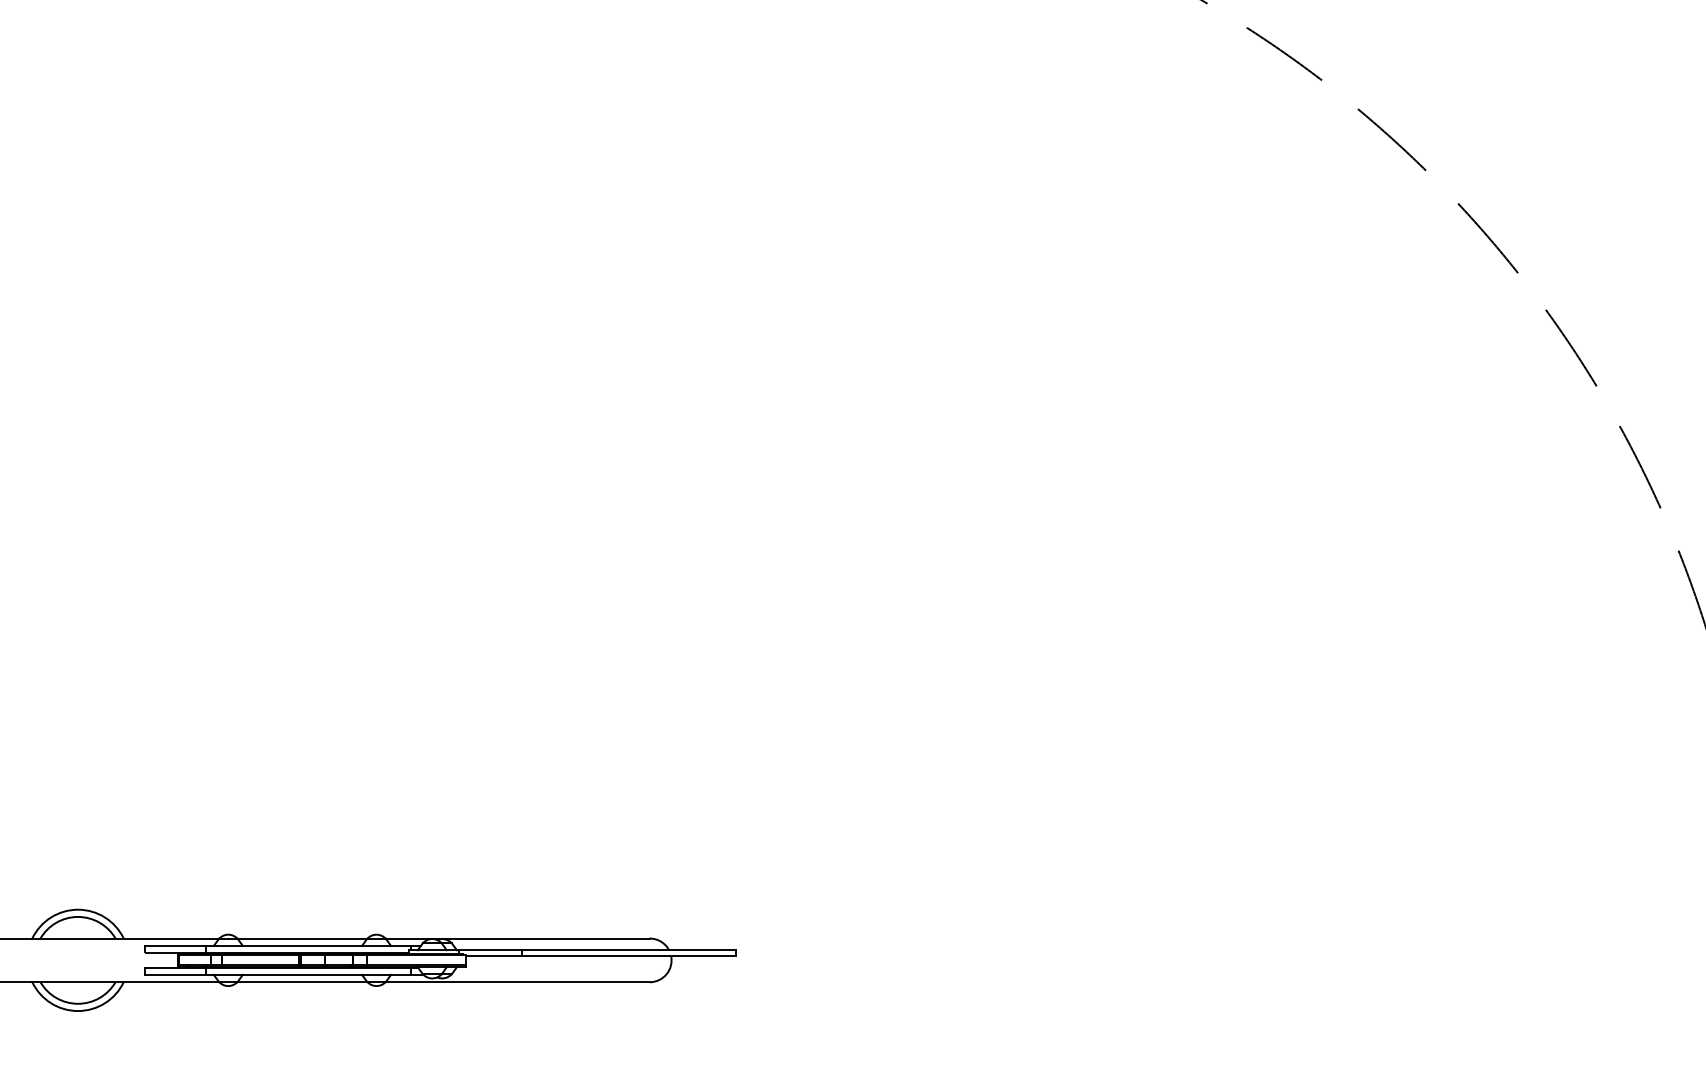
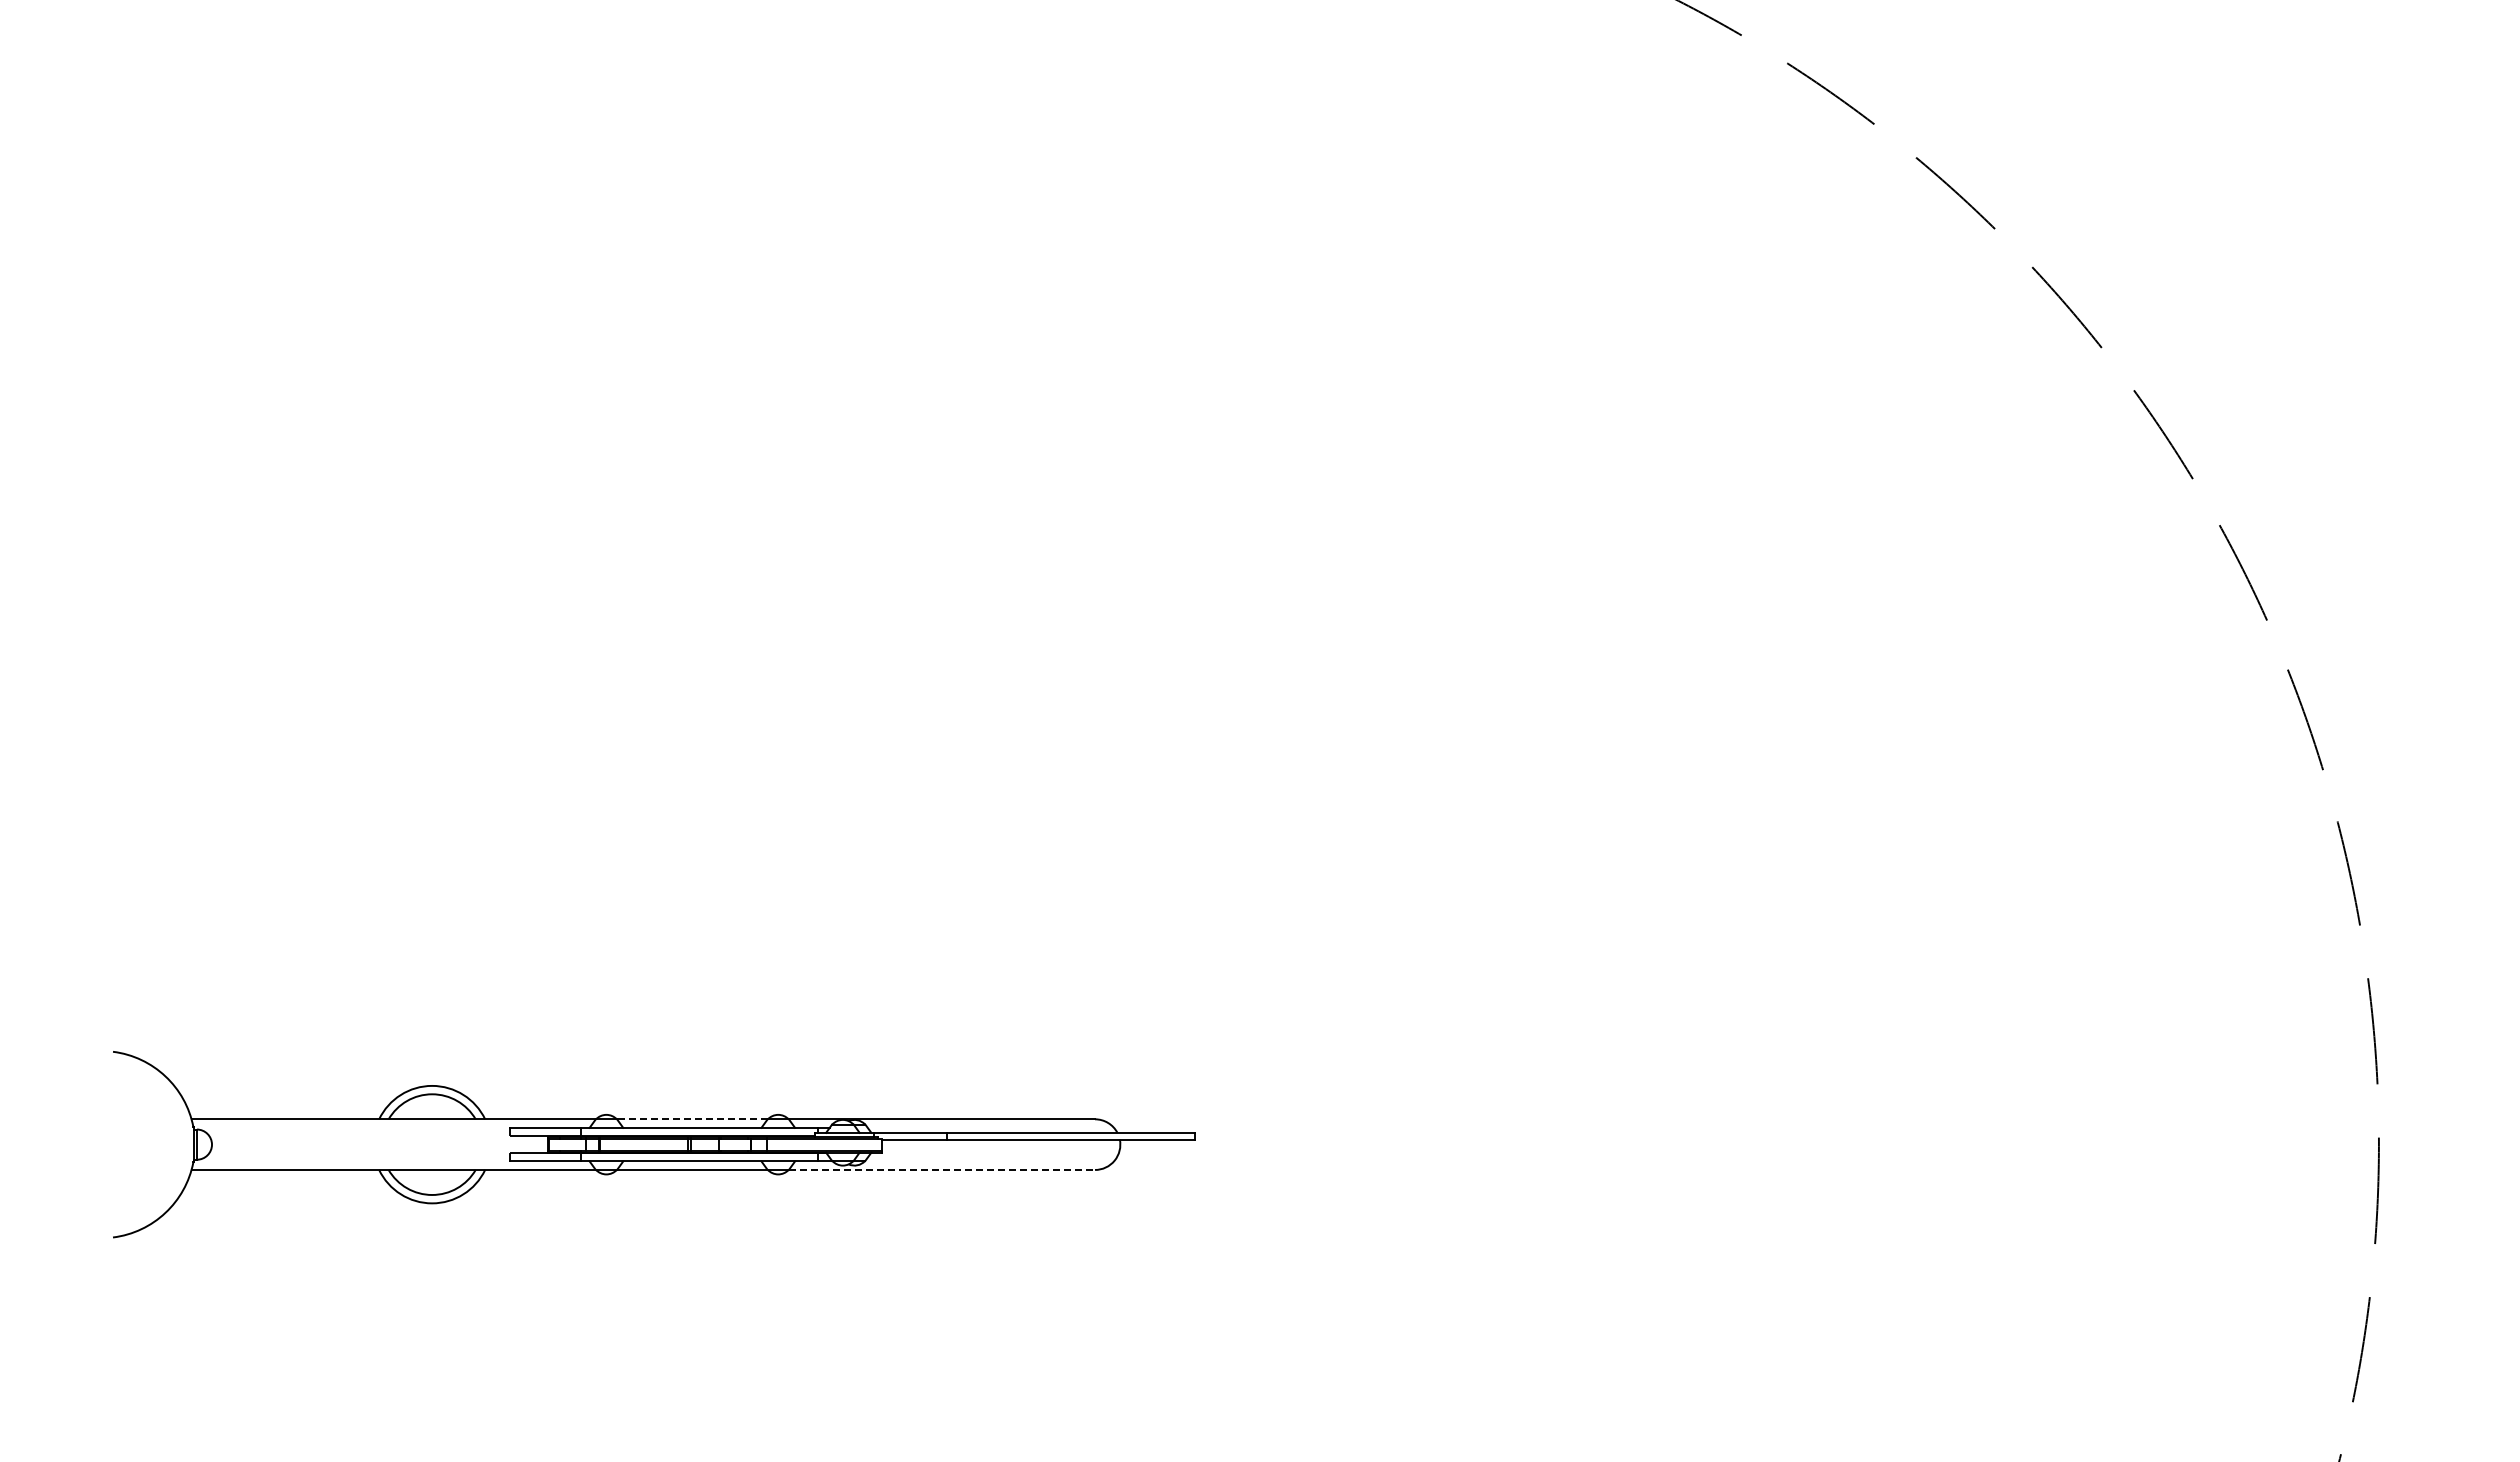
line: (302, 938) -> (692, 1119), solid -> dashed
line: (518, 981) -> (942, 1169), solid -> dashed

